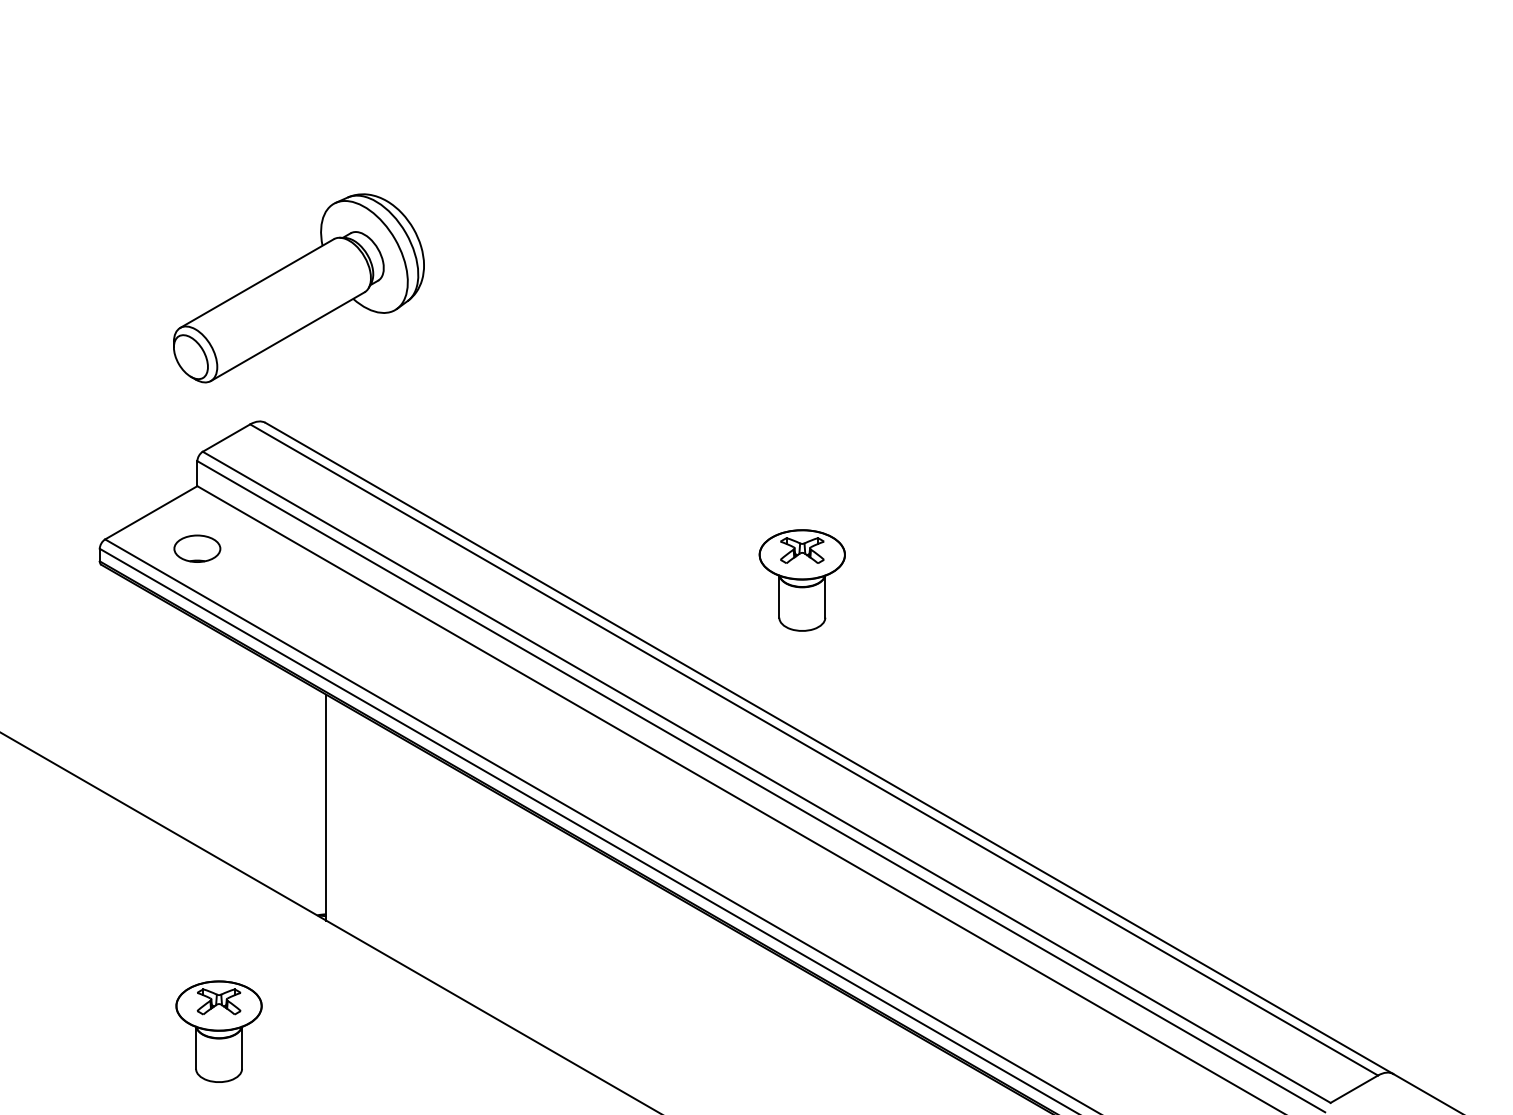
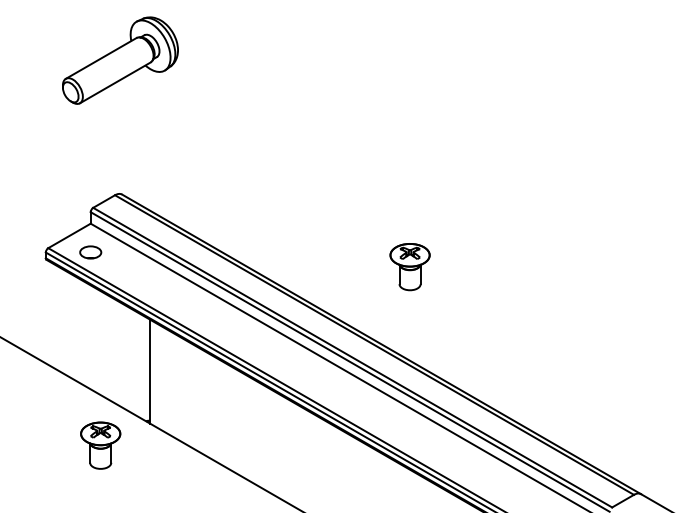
part: (299, 288) -> (120, 60), moved
part: (801, 581) -> (409, 267), moved
part: (218, 1031) -> (100, 445), moved

